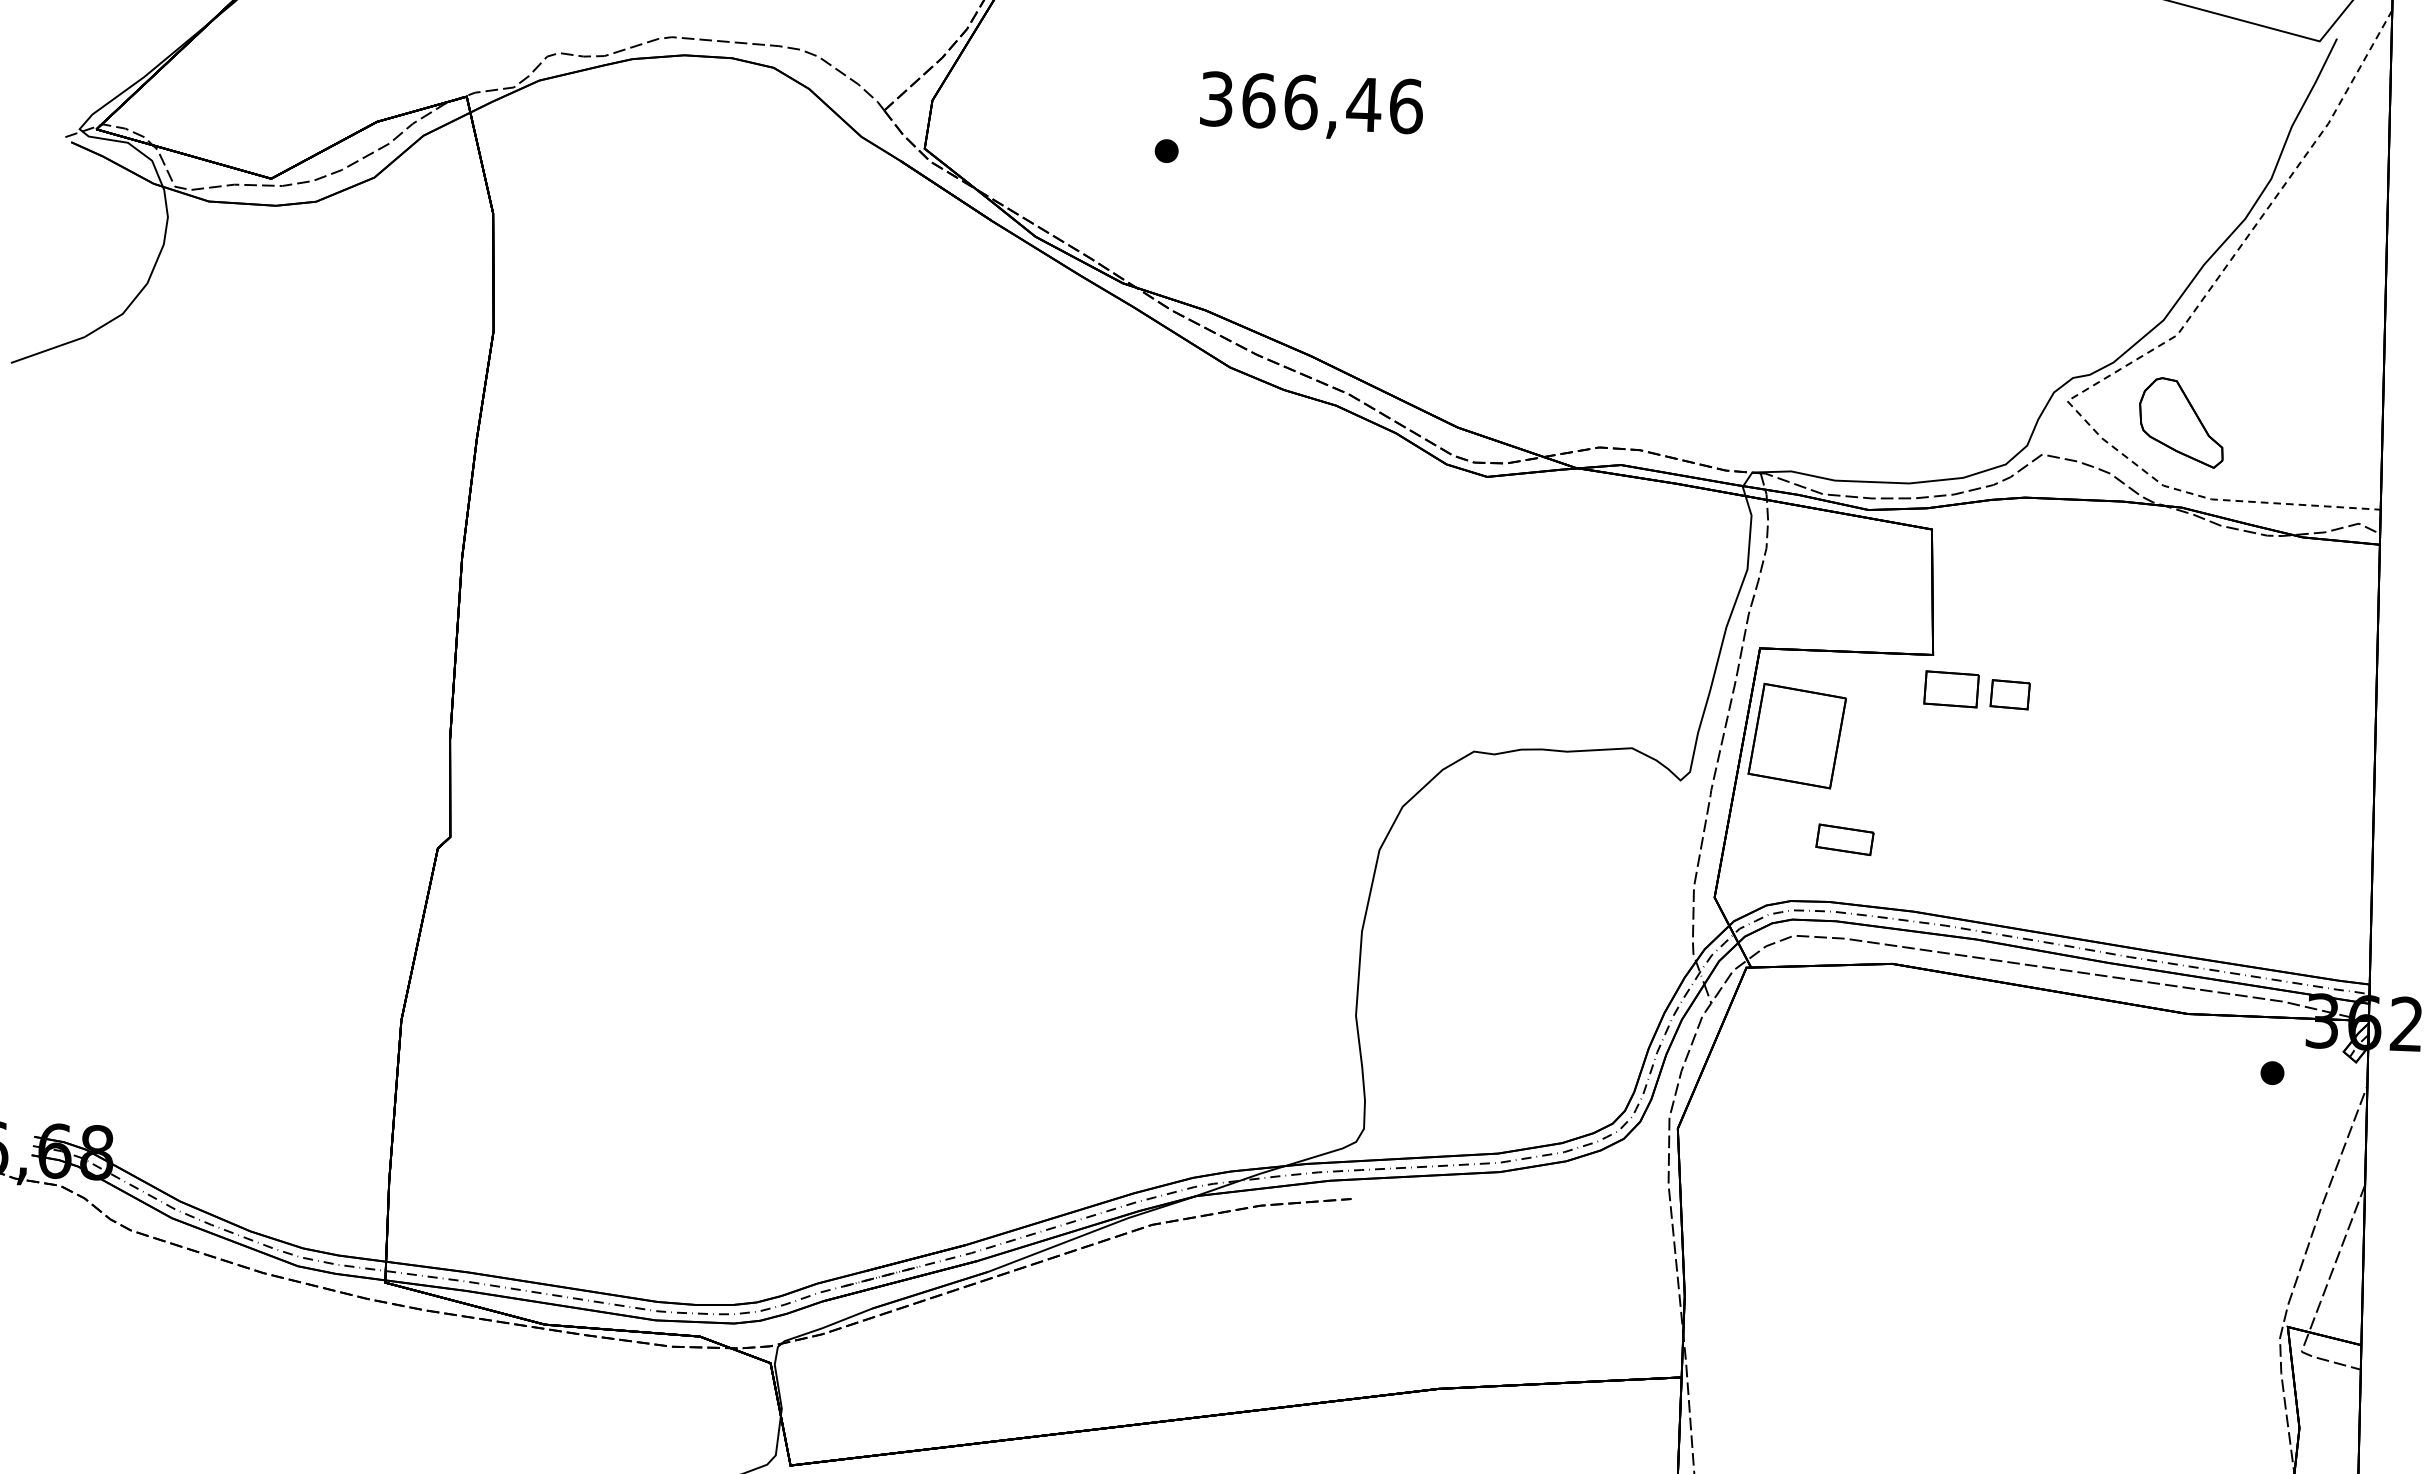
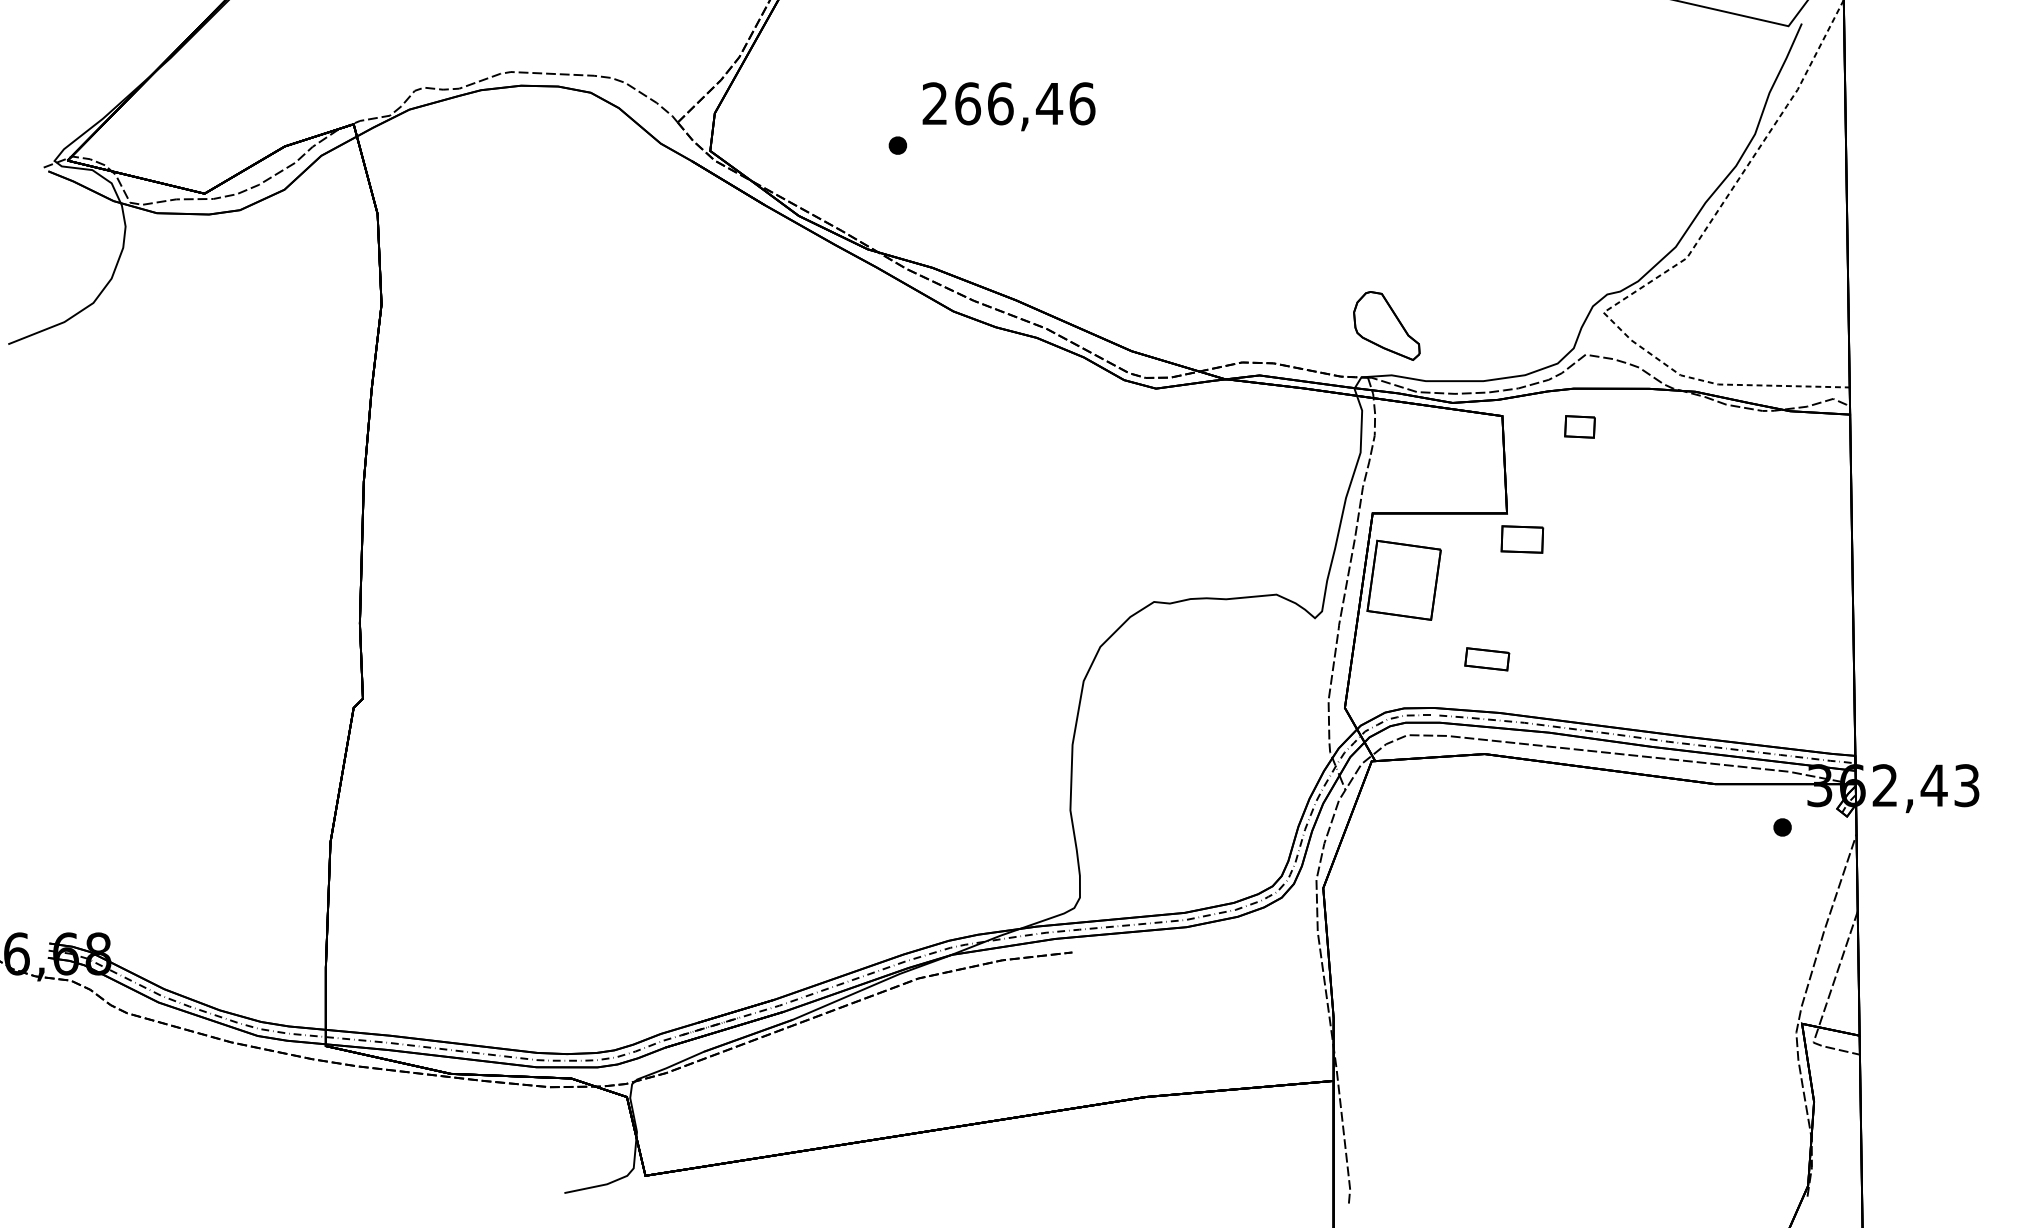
text: (1215, 98) -> (934, 103), 366,46 -> 266,46
part: (2181, 422) -> (1386, 325), moved
part: (2009, 694) -> (1579, 426), moved
part: (1845, 840) -> (1487, 659), moved

